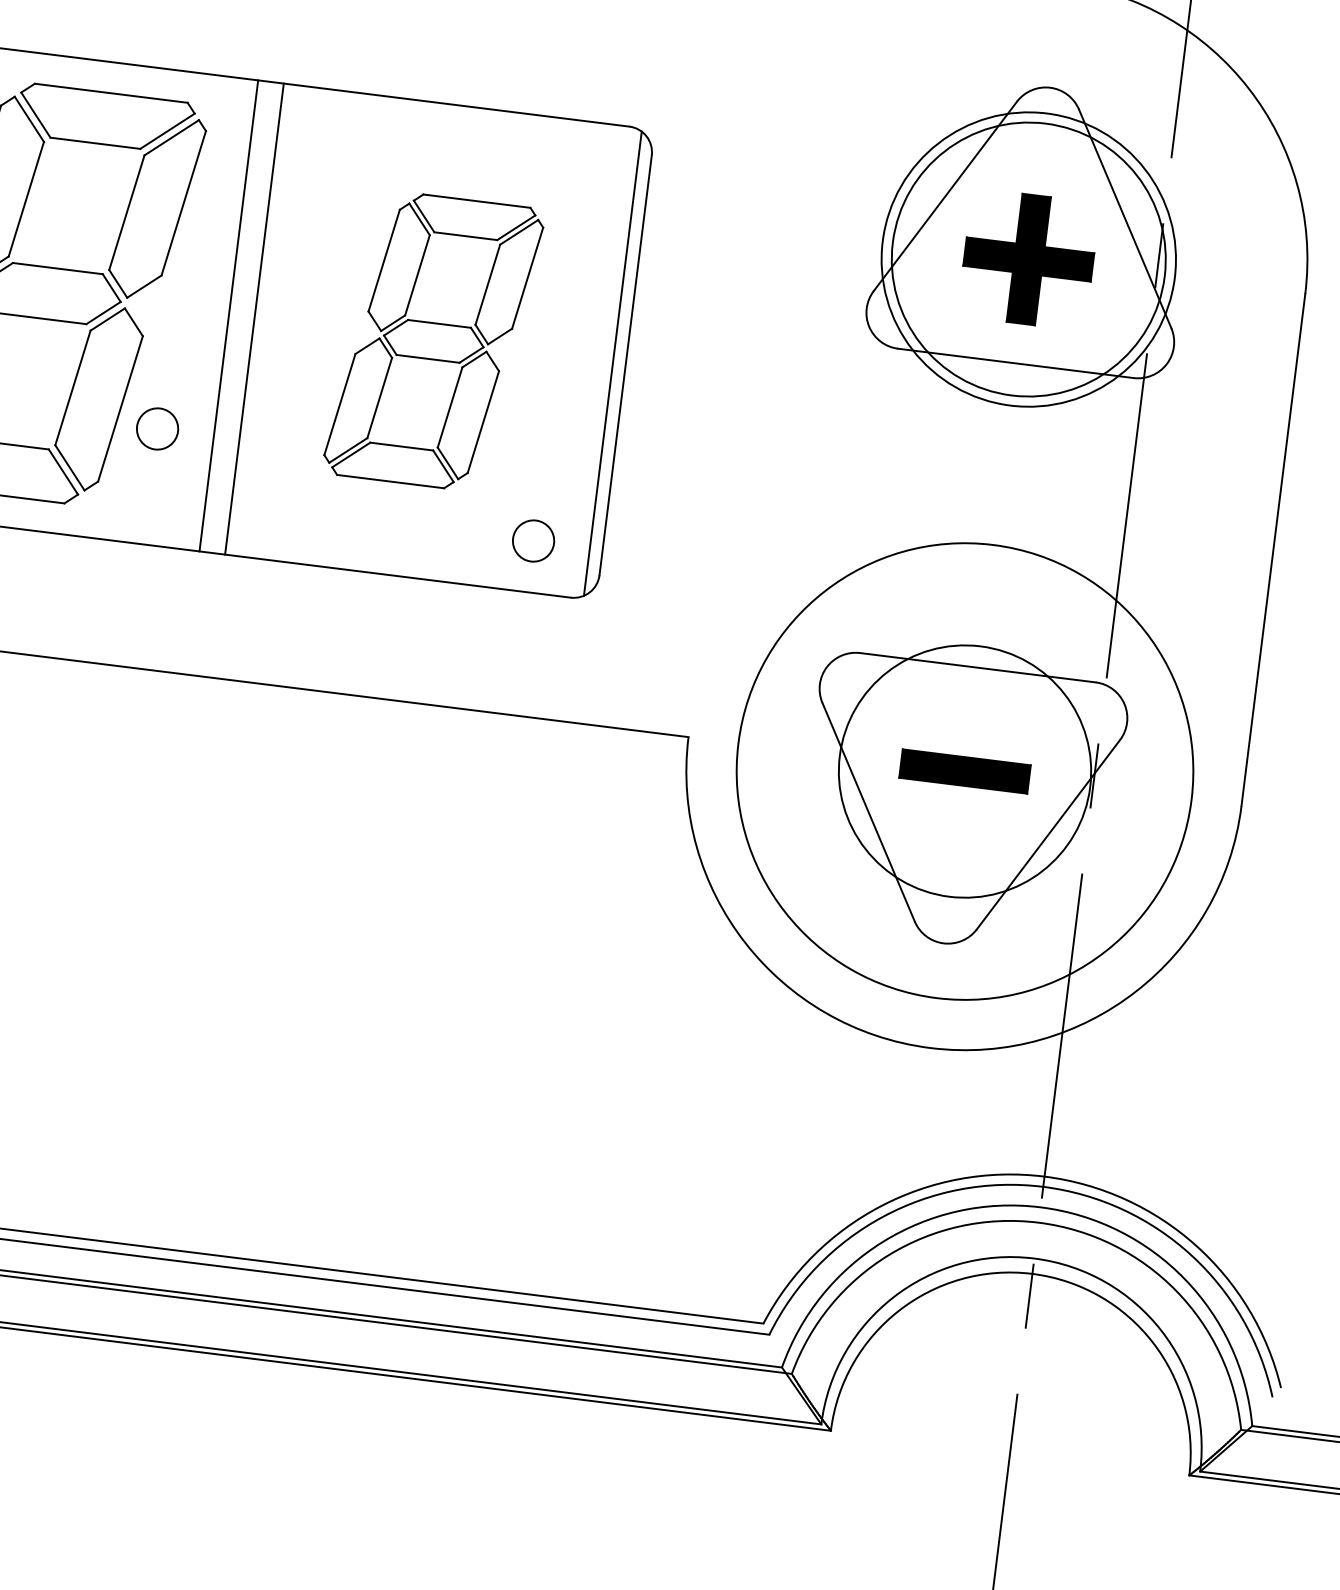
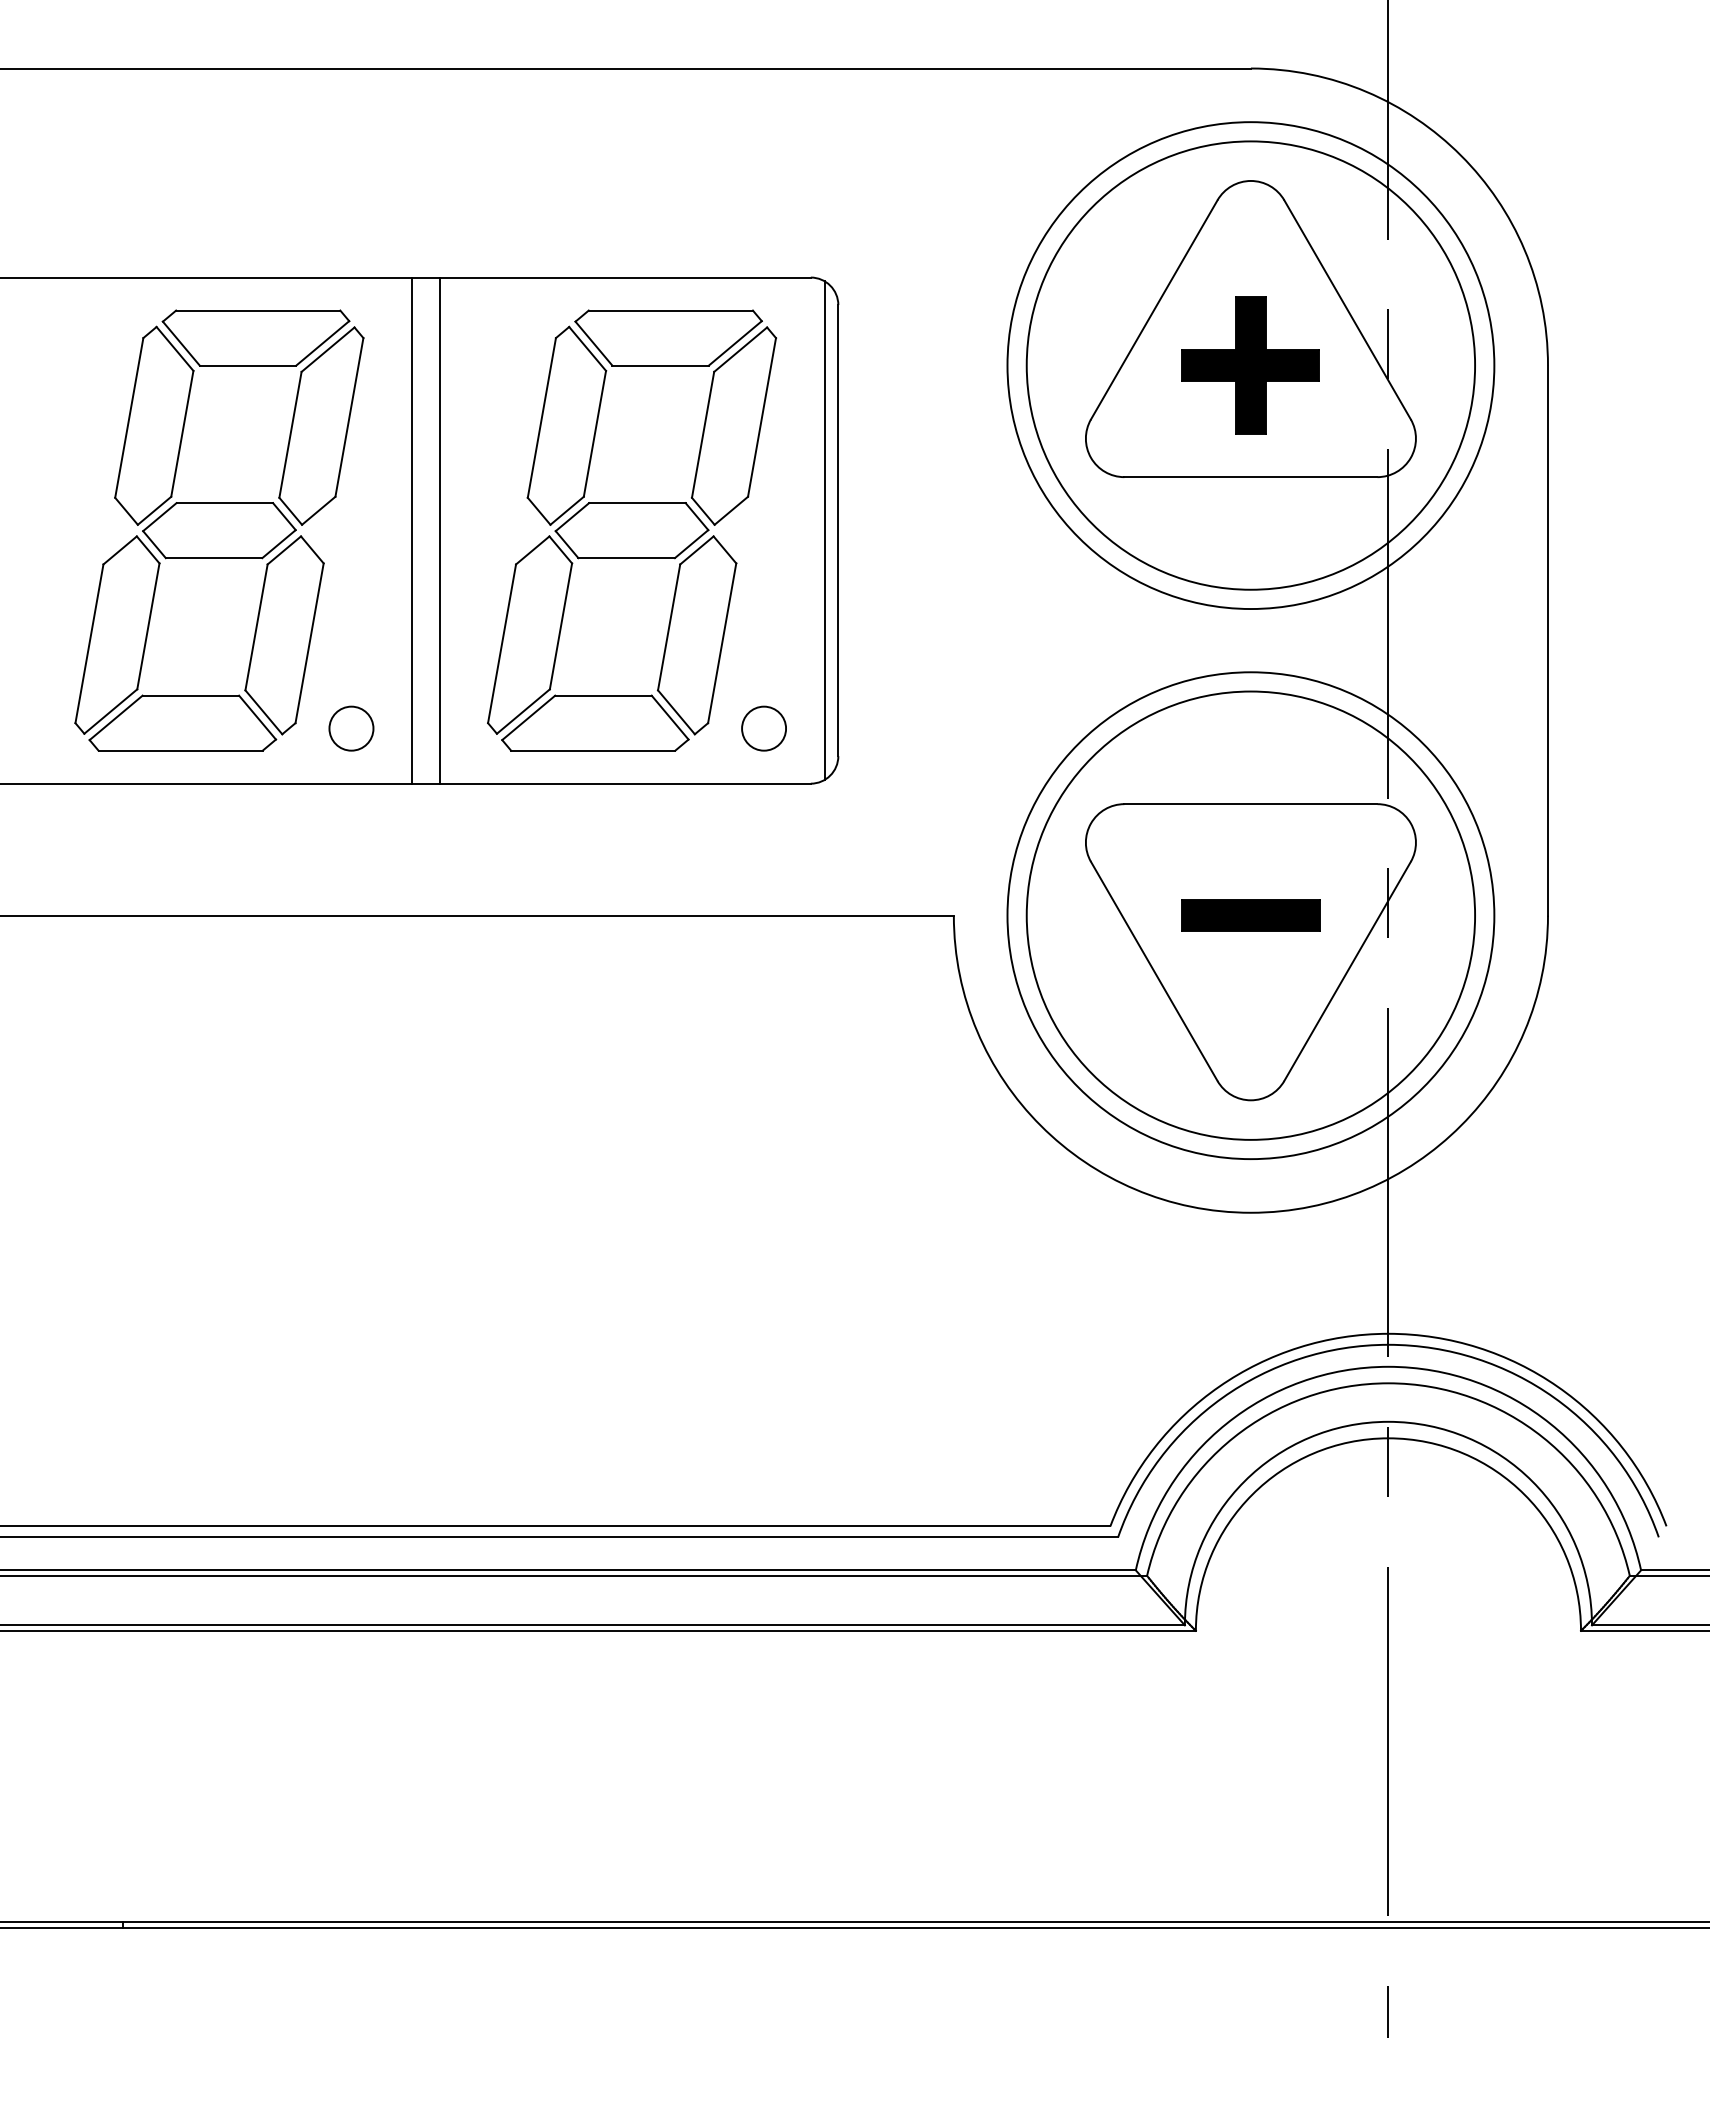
circle: (1028, 259) -> (1250, 365), size x1.43
circle: (1028, 259) -> (1250, 365), size x1.67
part: (434, 341) -> (632, 530), size x1.43
circle: (157, 428) -> (351, 728), moved
circle: (964, 771) -> (1250, 915), size x1.67

